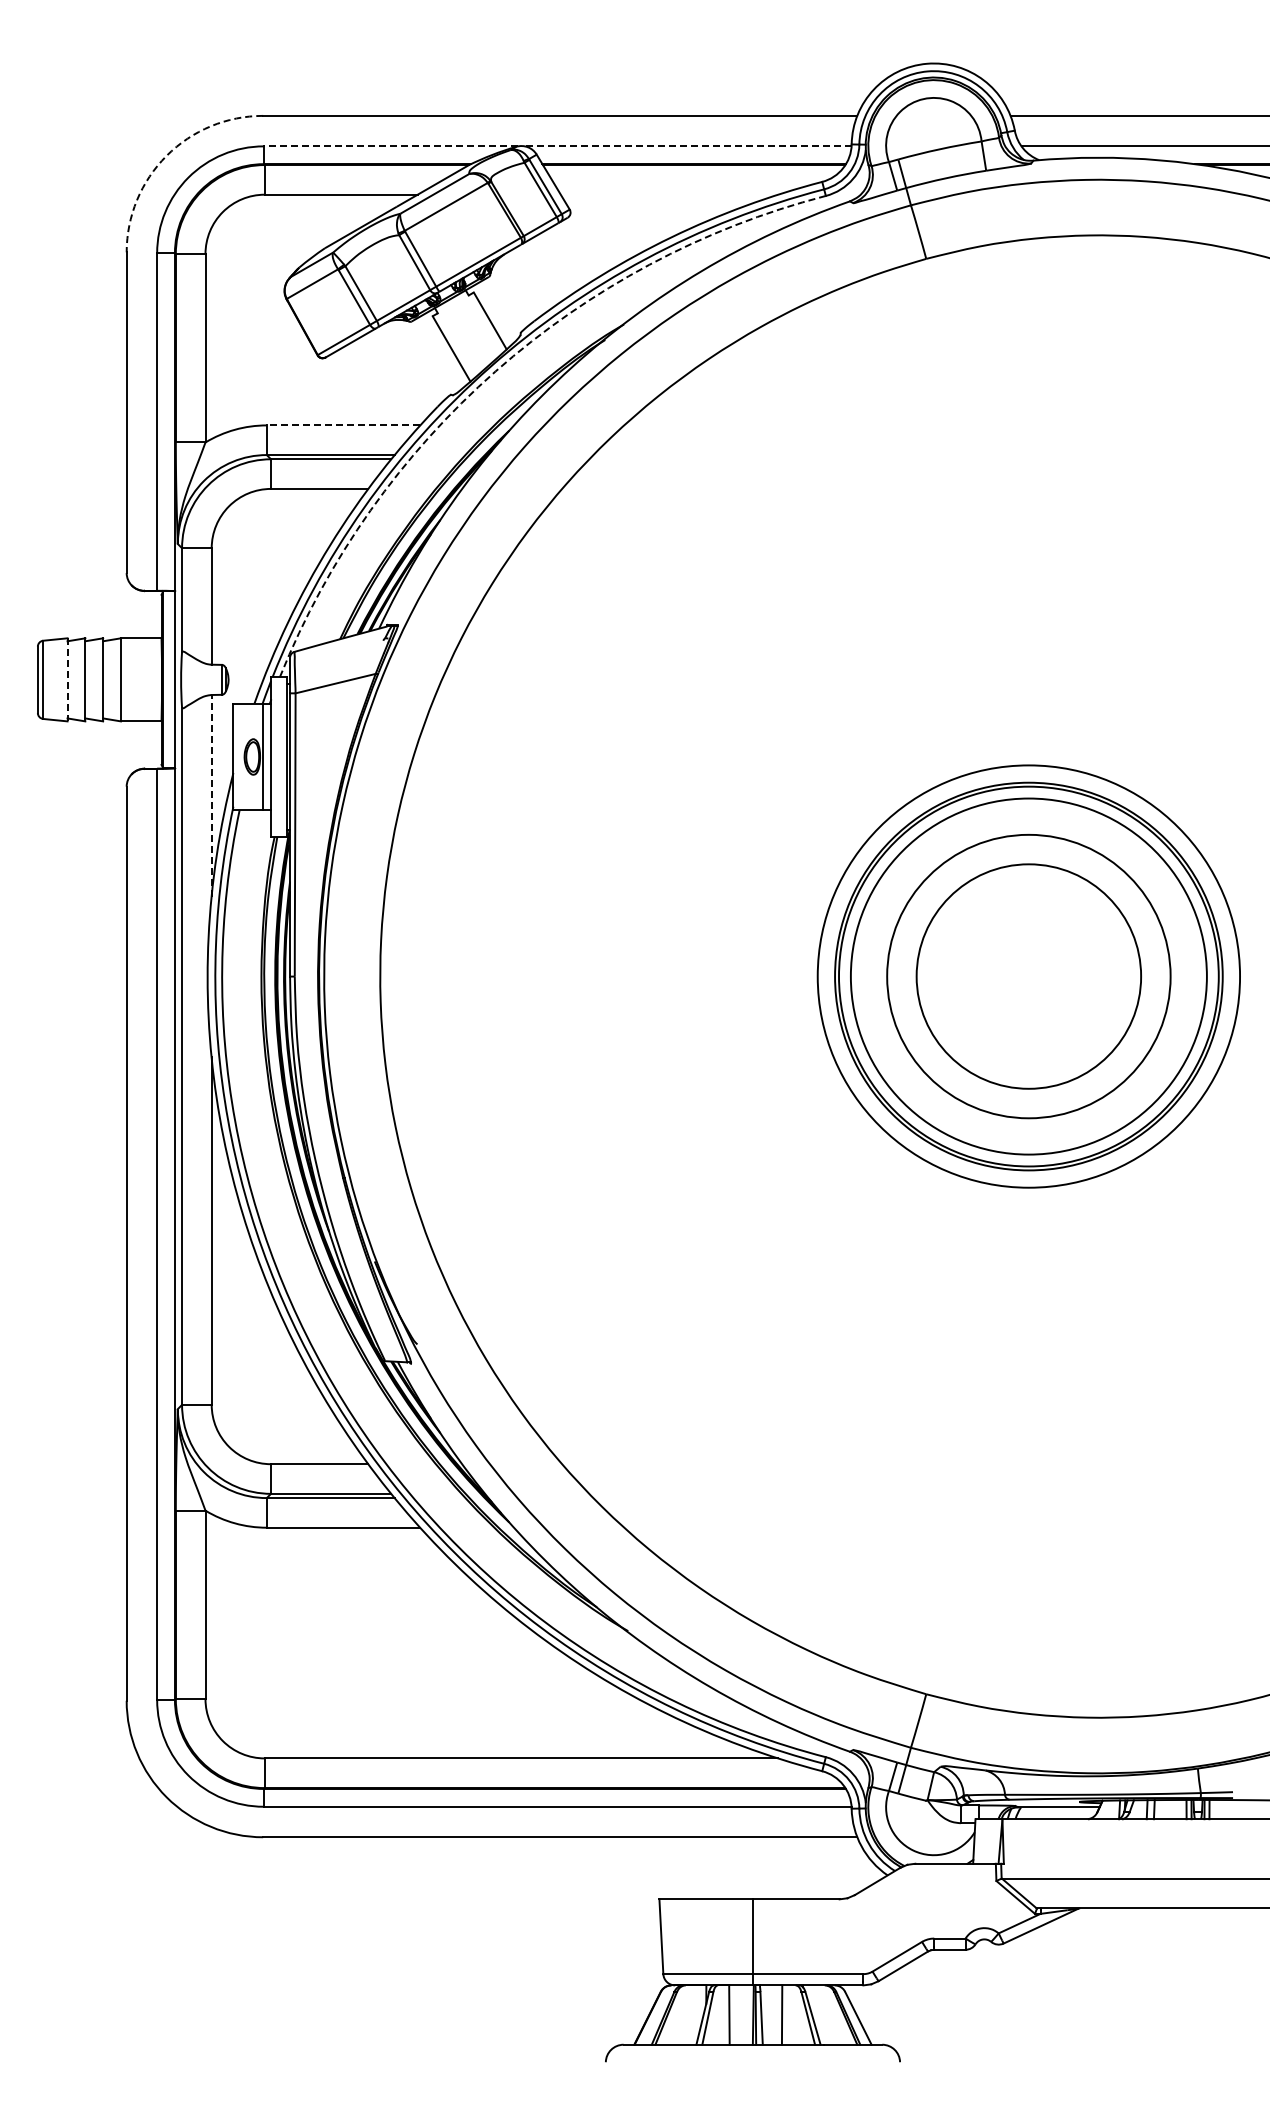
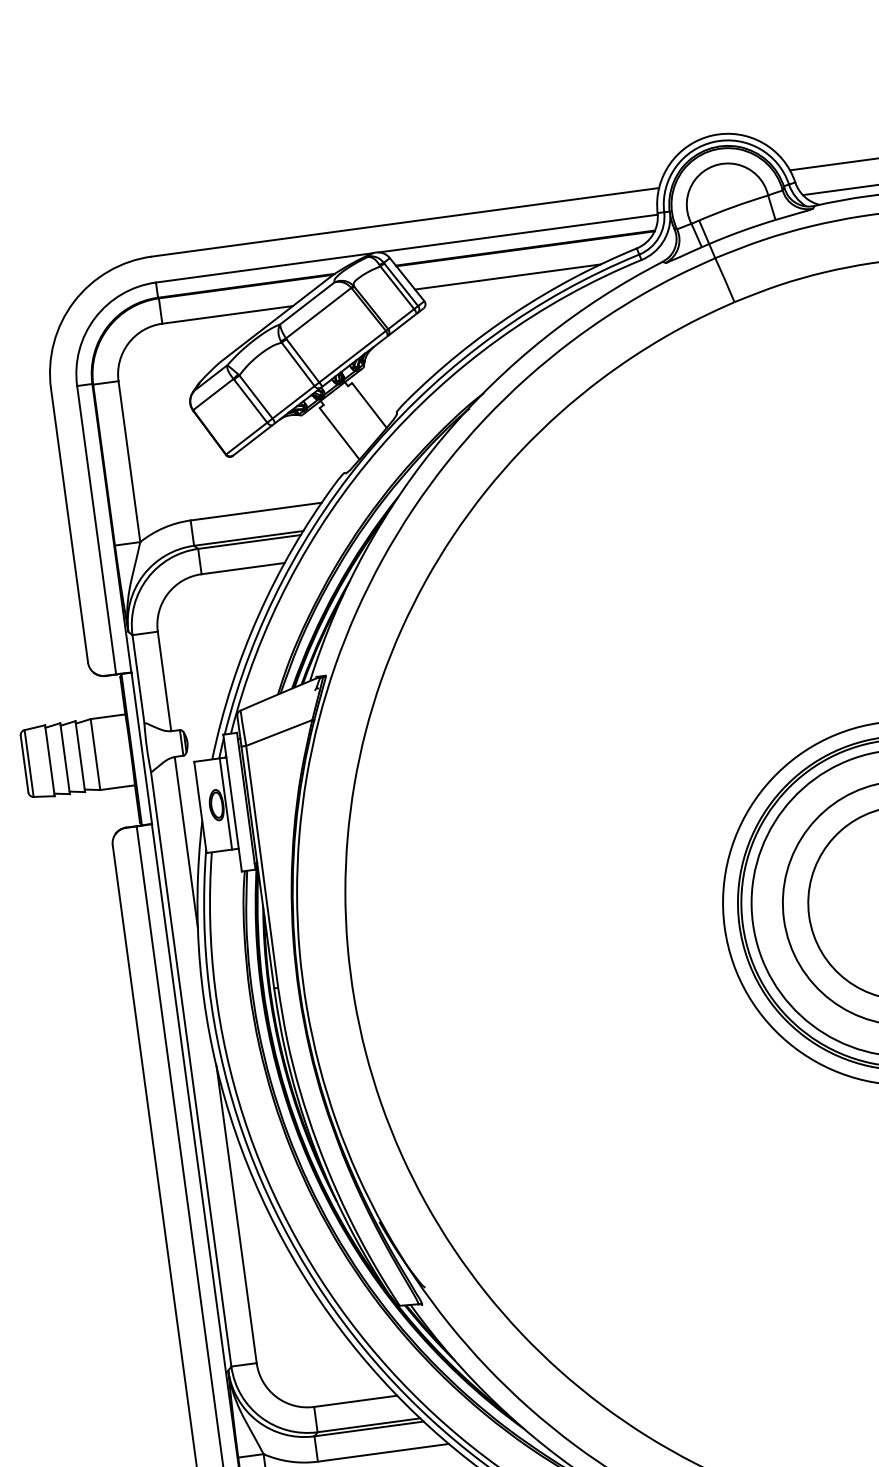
line: (390, 146) -> (264, 268), dashed -> solid
line: (687, 146) -> (517, 233), dashed -> solid
arc: (166, 155) -> (73, 301), dashed -> solid
line: (669, 194) -> (507, 276), added
arc: (495, 371) -> (379, 448), dashed -> solid
line: (343, 425) -> (256, 511), dashed -> solid
line: (67, 679) -> (49, 760), dashed -> solid
line: (211, 795) -> (186, 842), dashed -> solid

